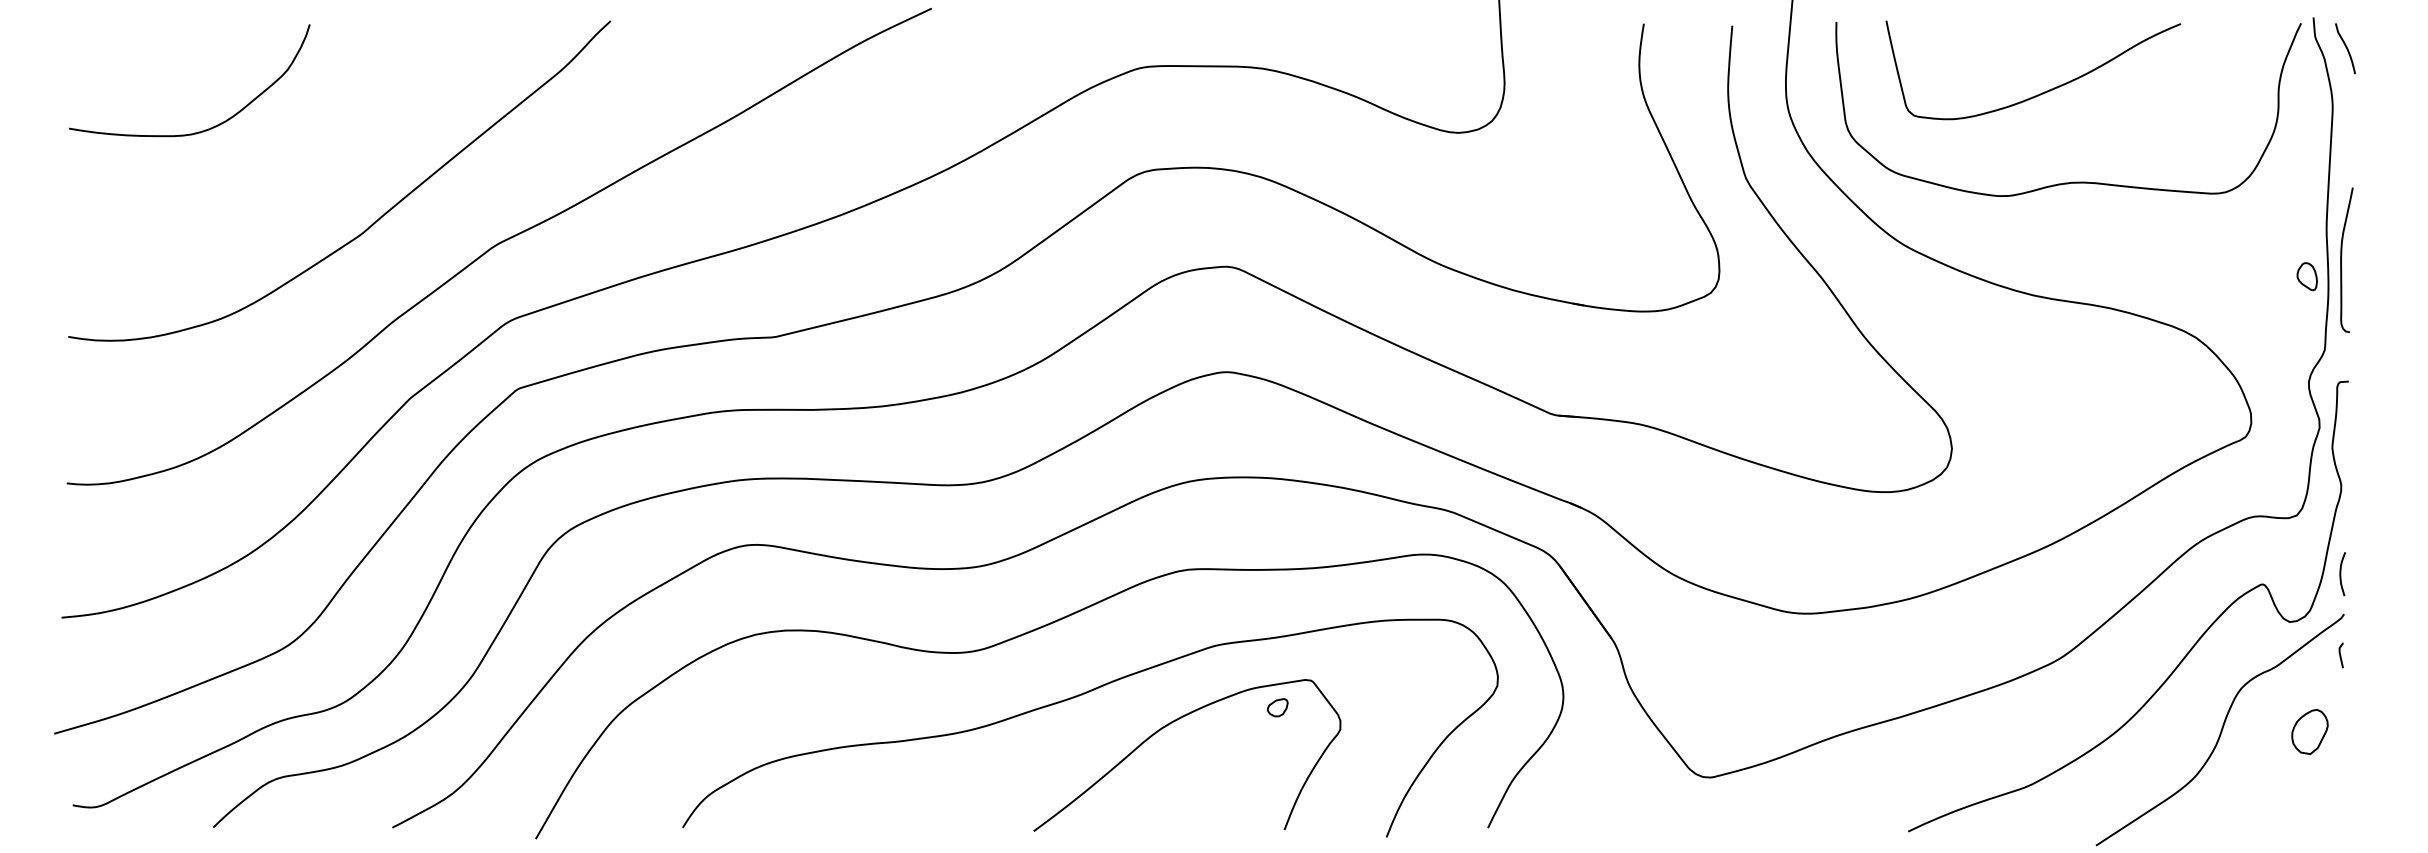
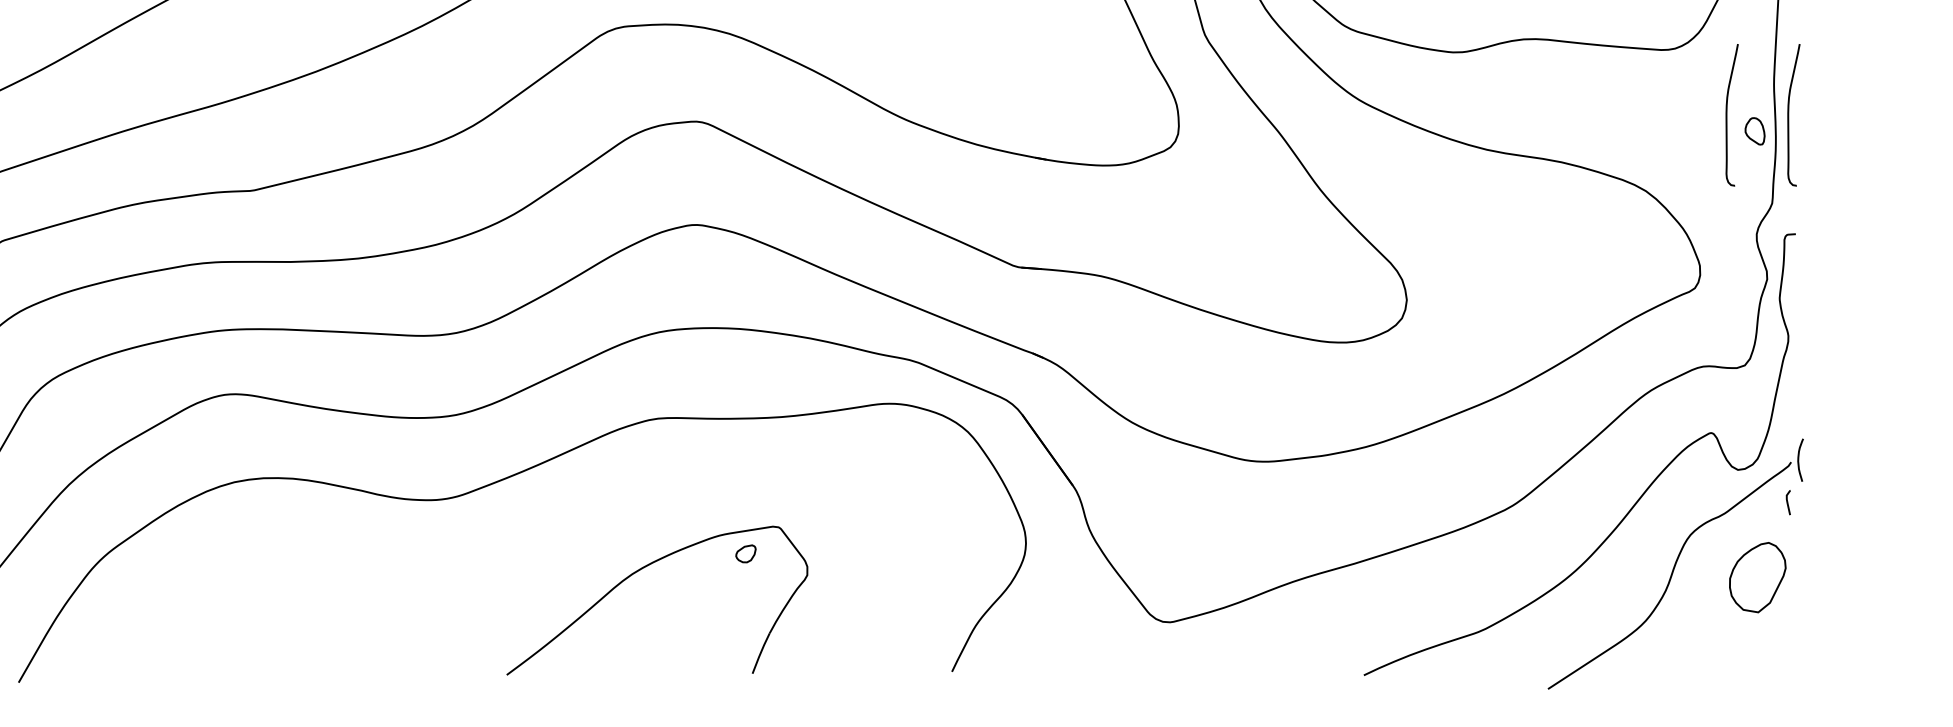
curve: (2278, 260) -> (1726, 115), added
curve: (2341, 574) -> (1799, 460), moved
curve: (1079, 696) -> (551, 542), removed
part: (2309, 731) -> (1757, 577), size x1.6

